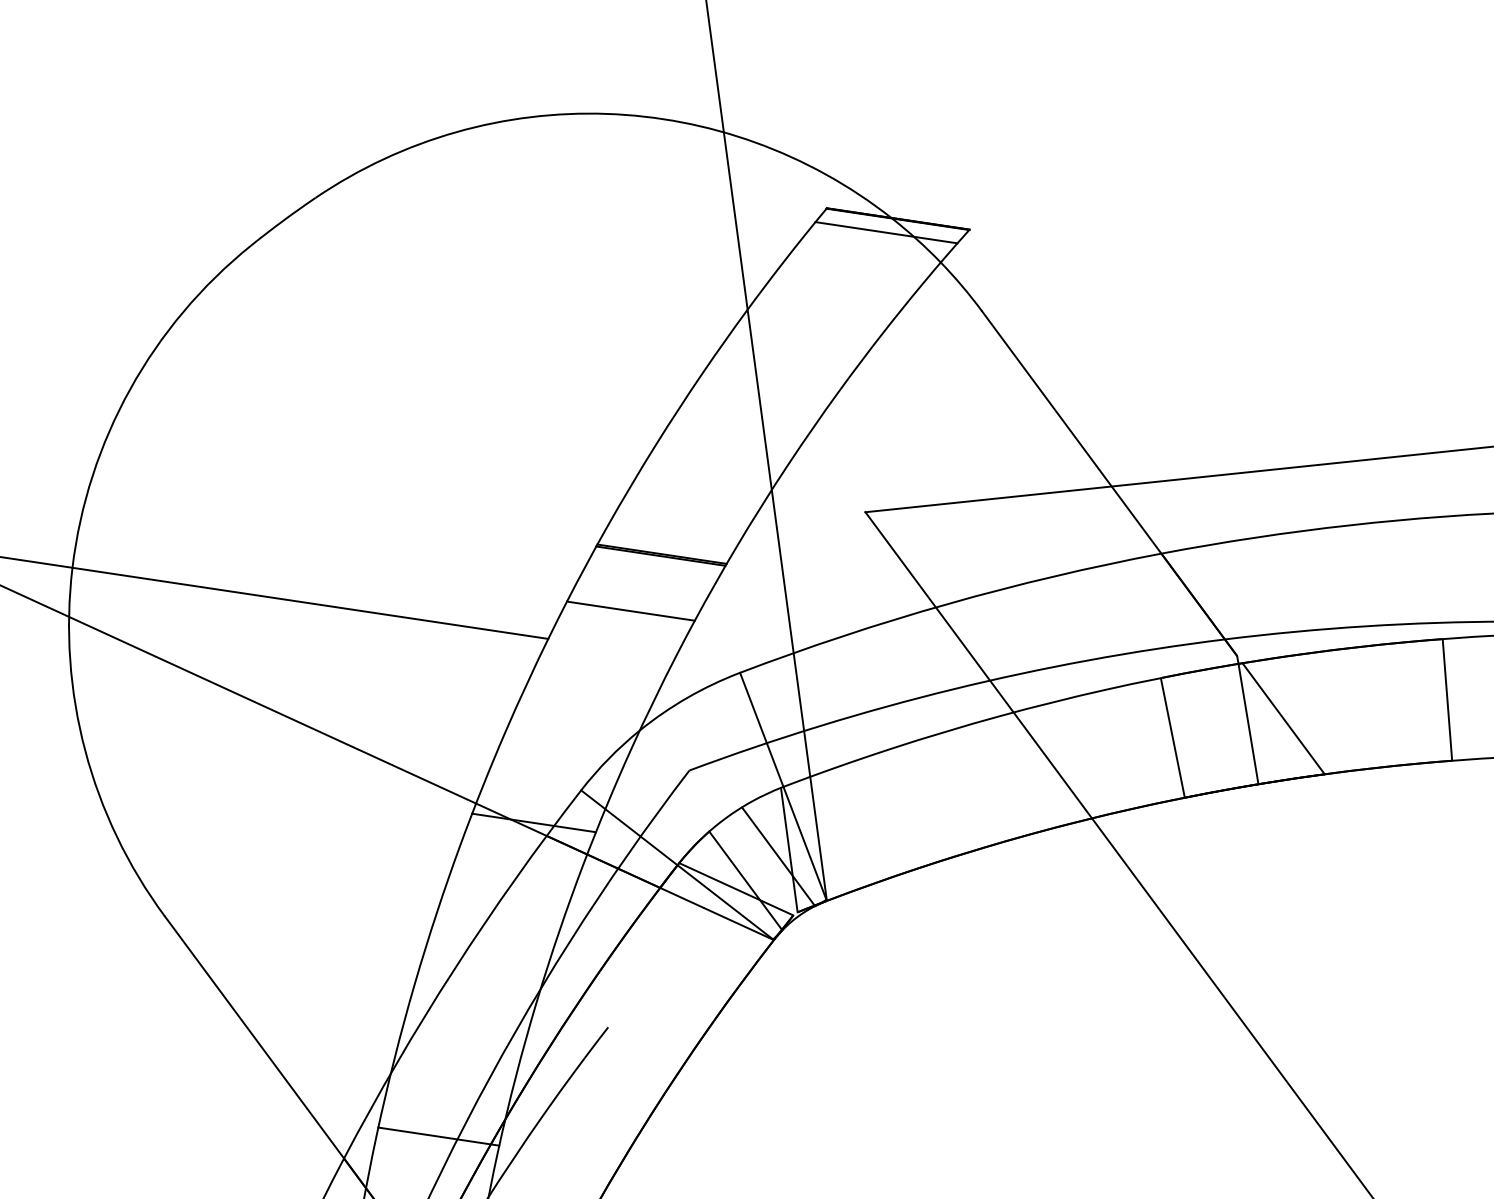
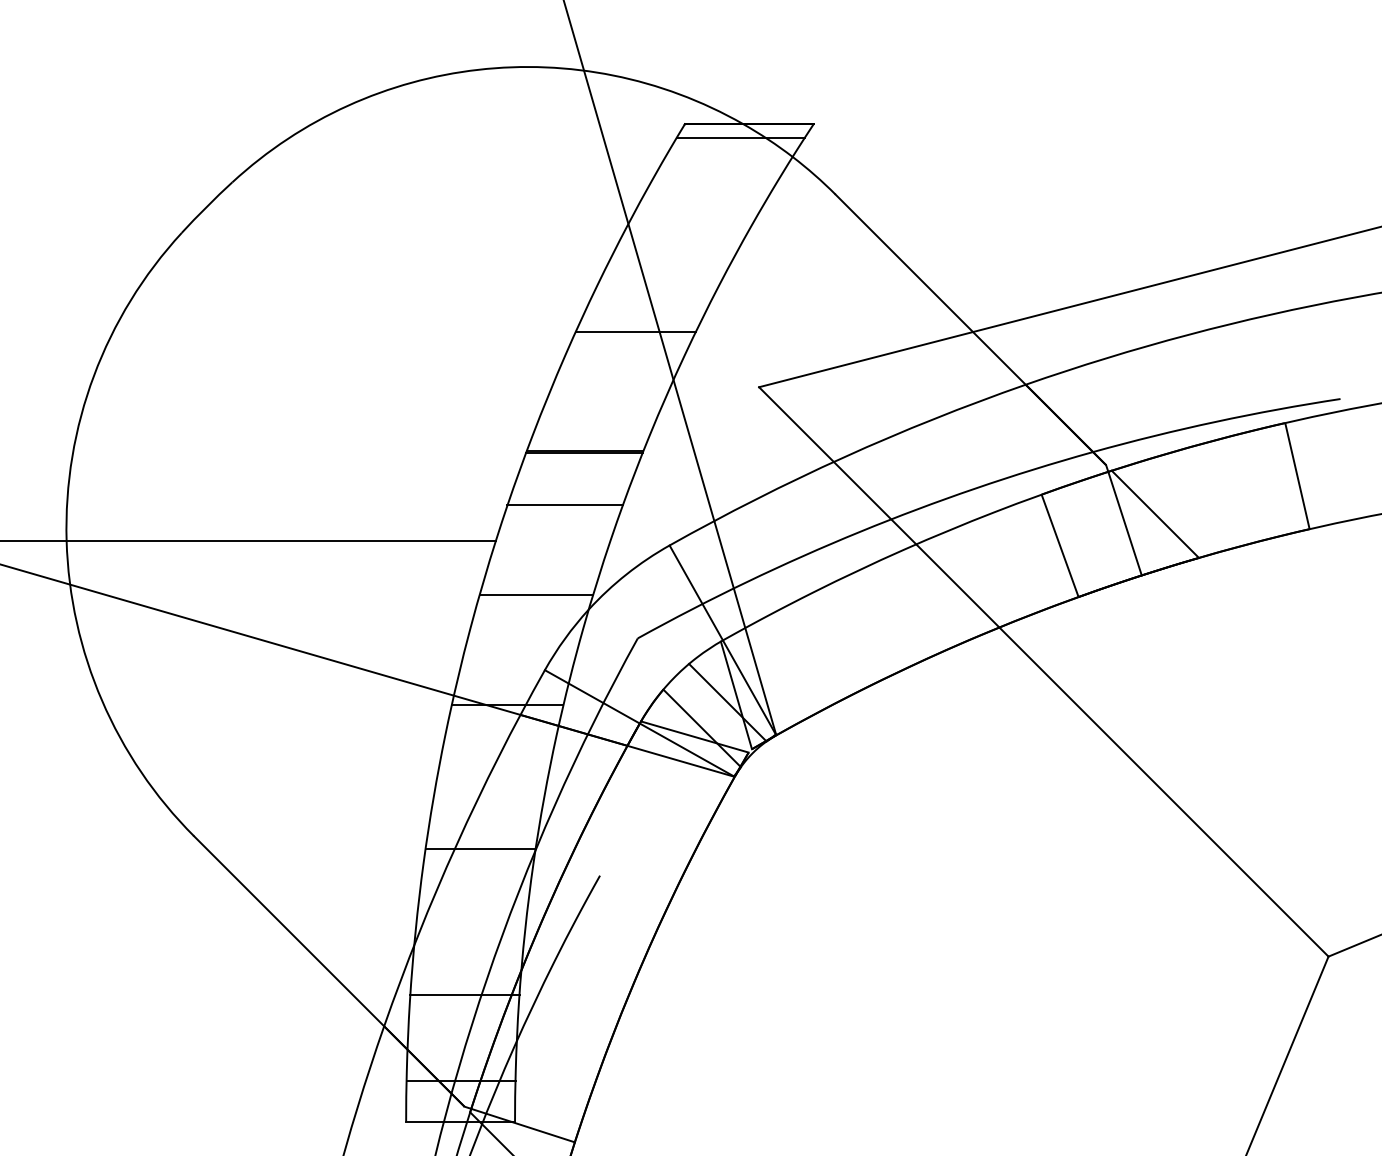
line: (737, 429) -> (635, 331), added
line: (584, 706) -> (536, 595), added
line: (480, 978) -> (480, 849), added

